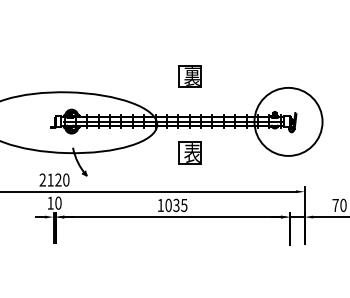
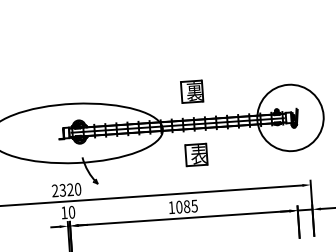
part: (189, 76) -> (191, 92), moved
text: (50, 179) -> (62, 189), 2120 -> 2320
text: (176, 204) -> (186, 205), 1035 -> 1085

